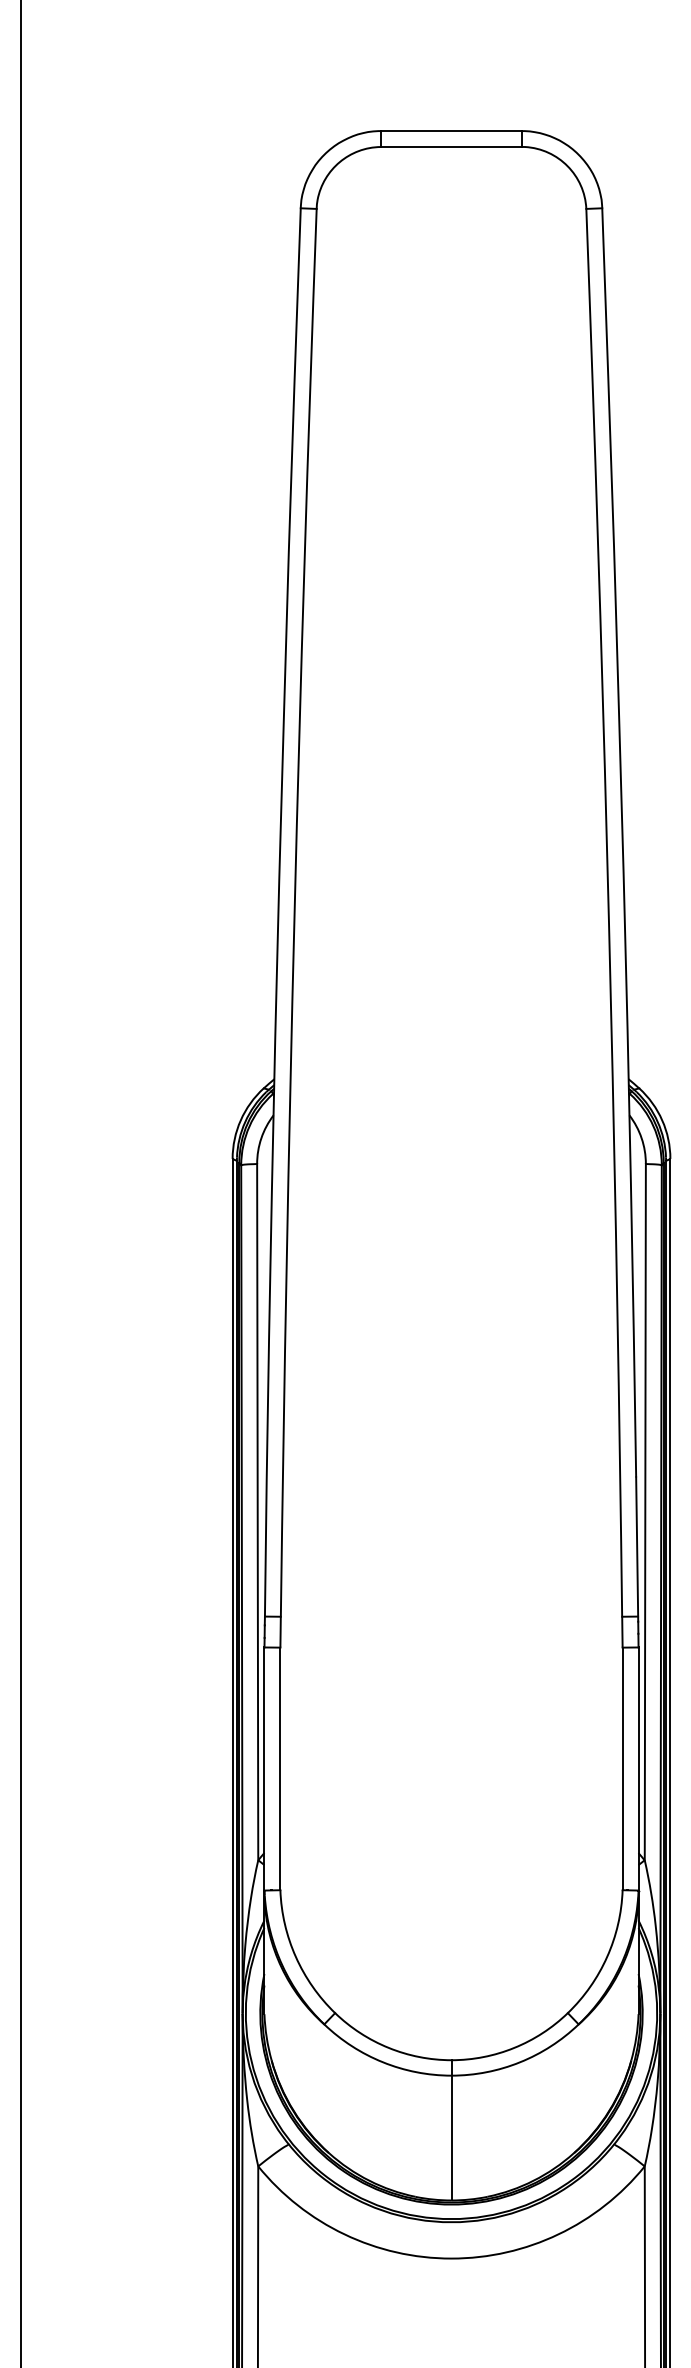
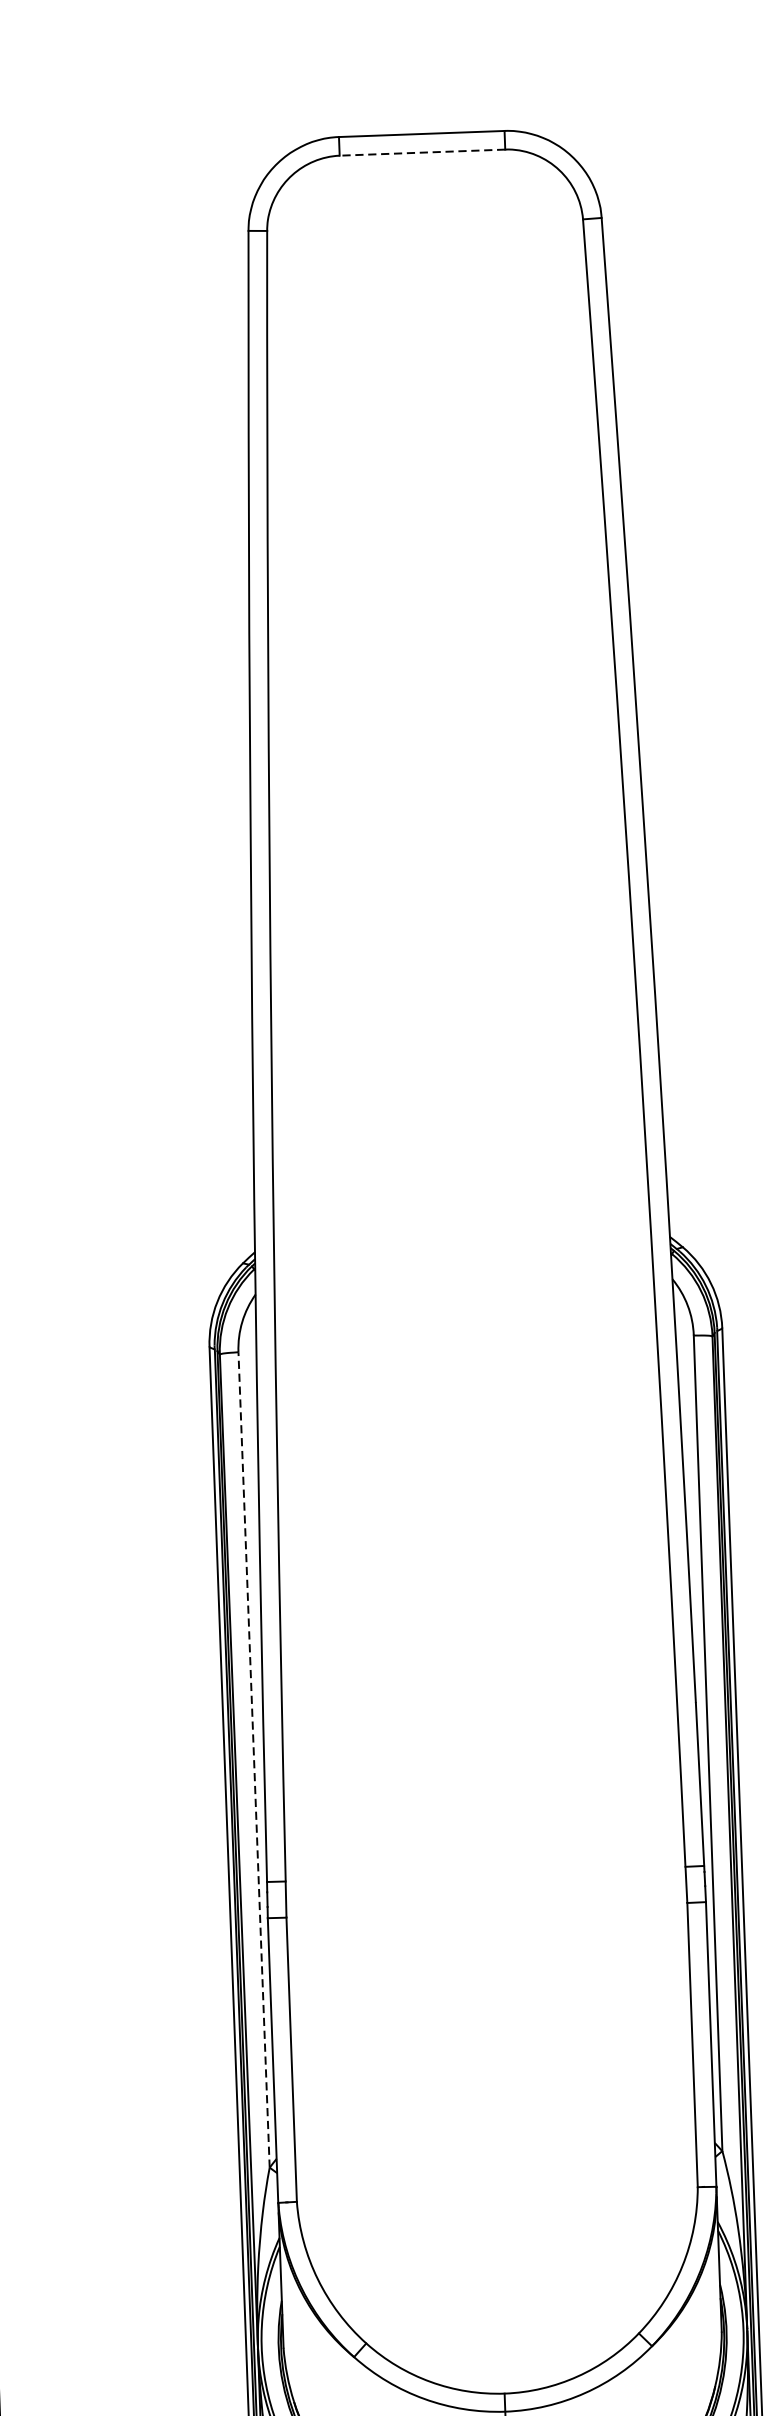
line: (451, 147) -> (422, 153), solid -> dashed
line: (257, 1511) -> (253, 1759), solid -> dashed

